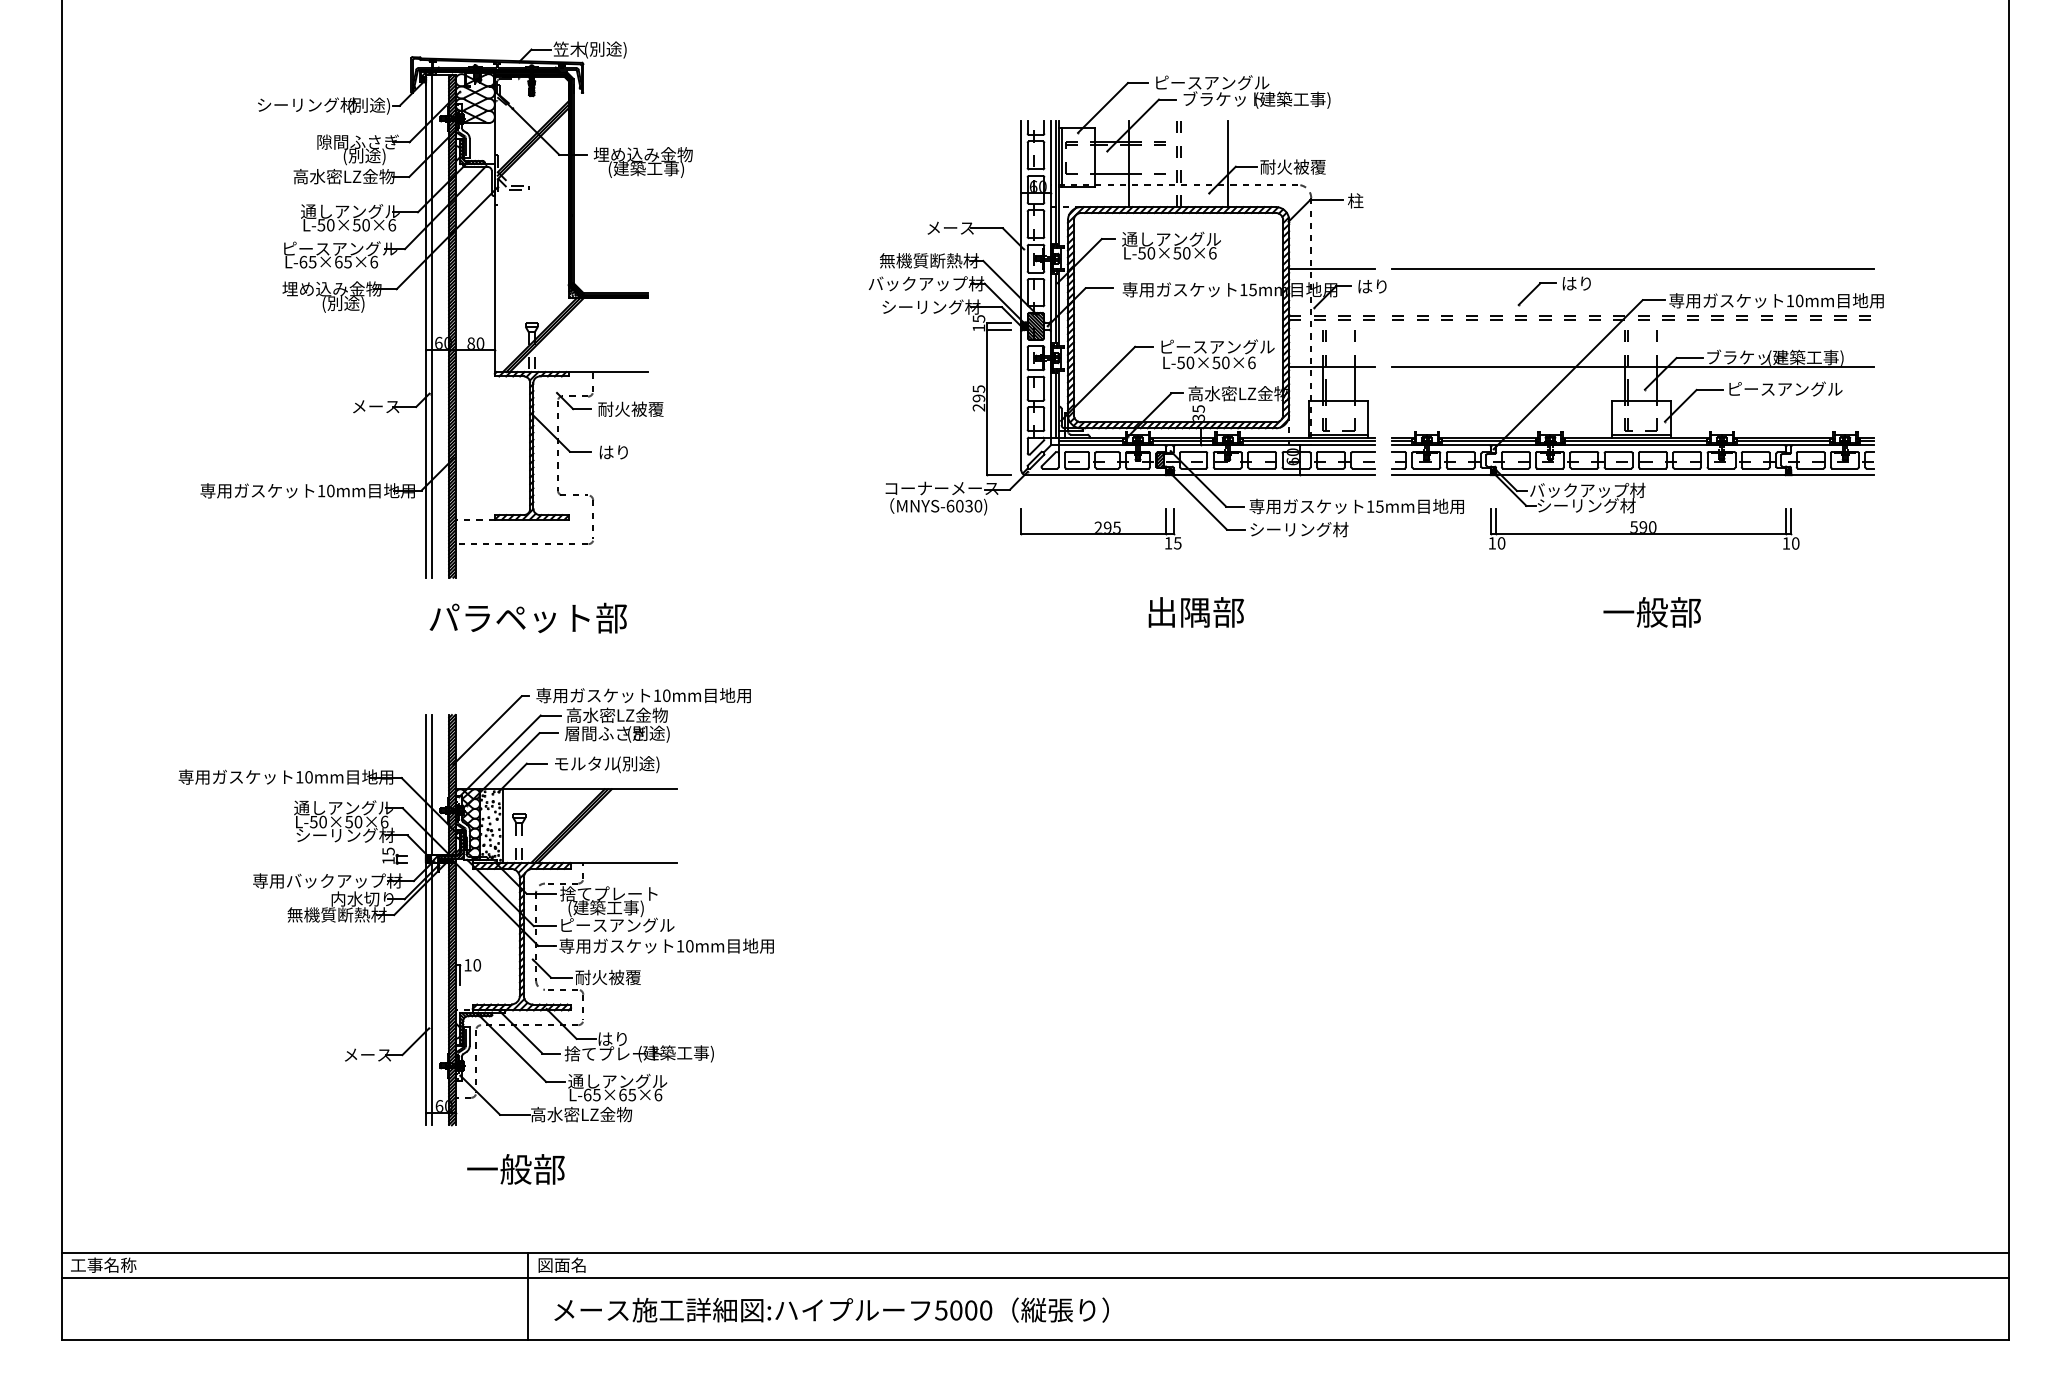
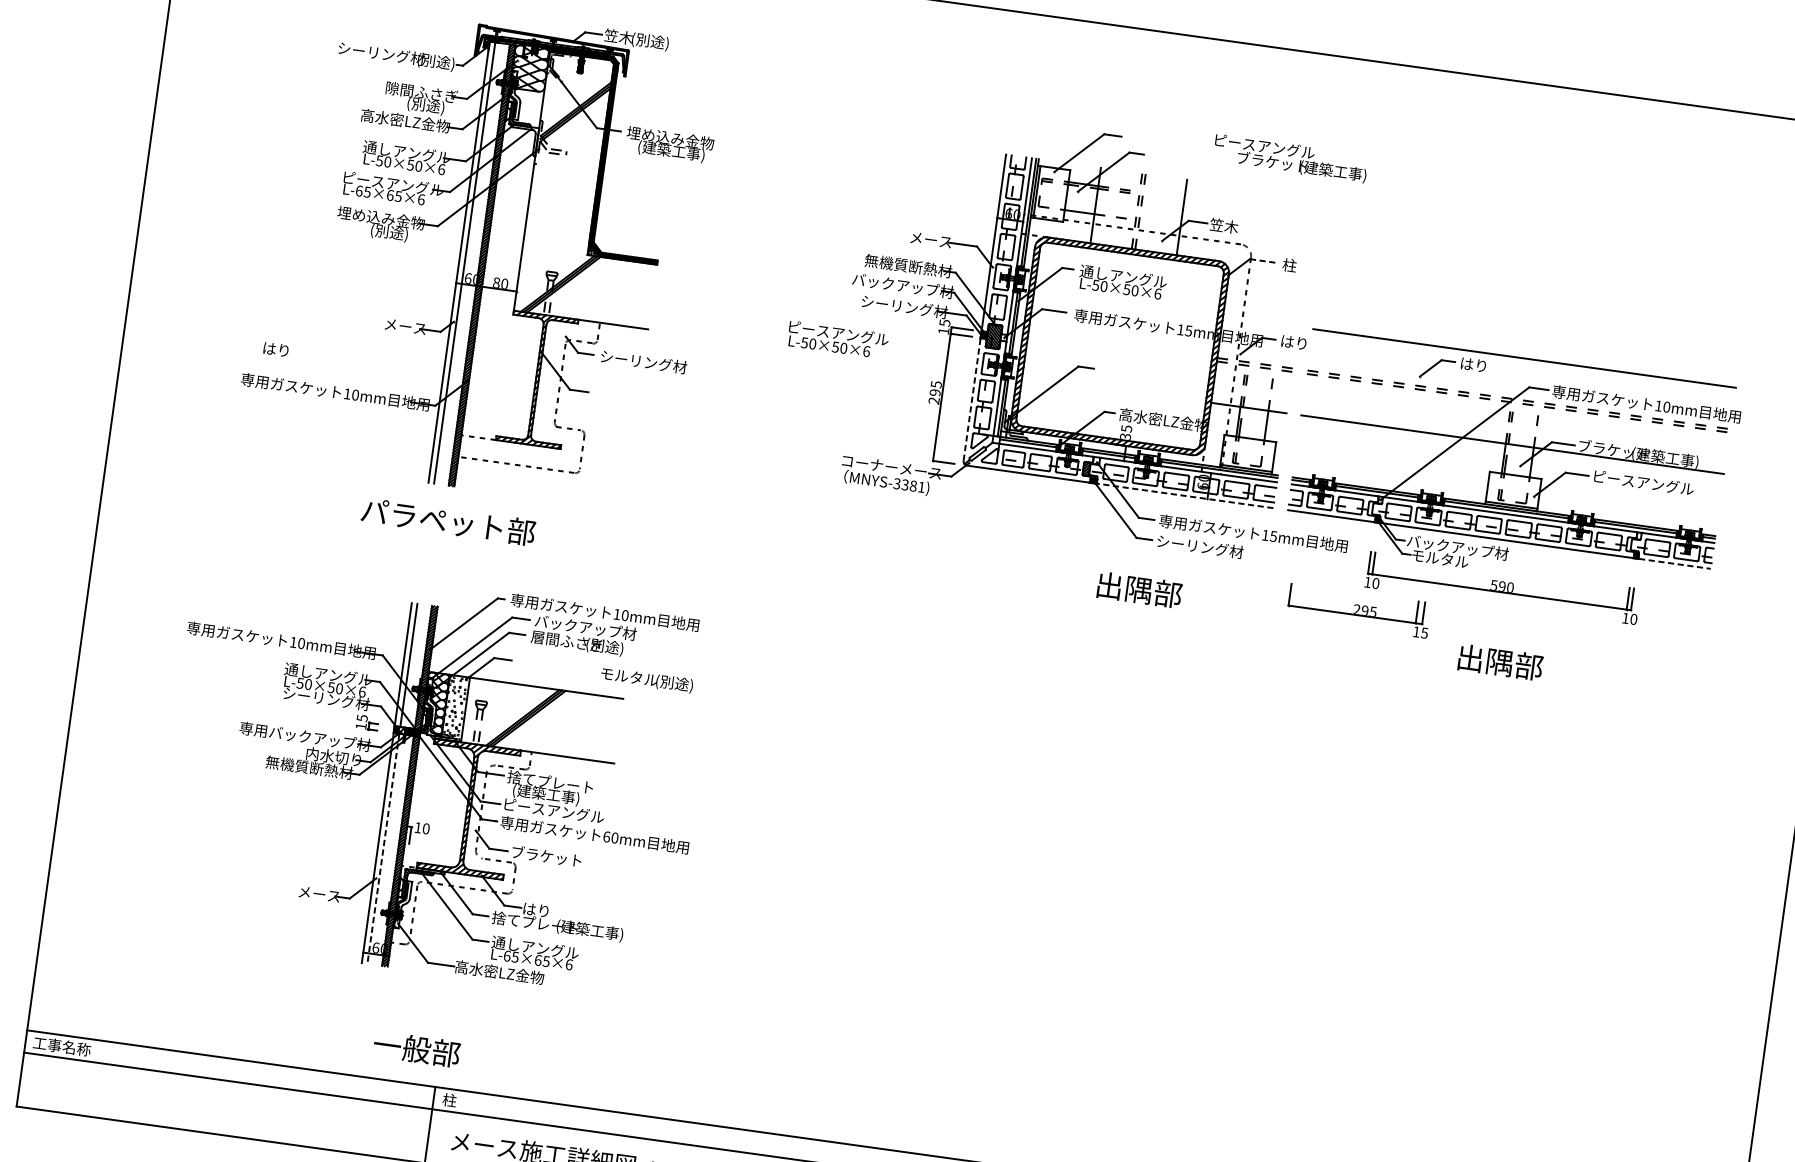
text: (1243, 91) -> (1291, 157), moved
text: (1292, 166) -> (1238, 227), 耐火被覆 -> 笠木
line: (1326, 200) -> (1264, 261), solid -> dashed
line: (1332, 268) -> (1261, 321), removed
text: (1217, 354) -> (837, 339), moved
line: (1021, 400) -> (972, 399), solid -> dashed
text: (647, 408) -> (643, 361), 耐火被覆 -> シーリング材
text: (613, 452) -> (275, 349), moved
line: (1274, 474) -> (1185, 495), solid -> dashed
line: (1832, 474) -> (1674, 563), solid -> dashed
text: (964, 505) -> (909, 484), MNYS-6030) -> MNYS-3381)
text: (1586, 505) -> (1455, 560), シーリング材 -> モルタル
part: (1100, 528) -> (1358, 610), moved
text: (1195, 612) -> (1138, 590), moved
text: (1635, 612) -> (1484, 660), 一般部 -> 出隅部
text: (527, 617) -> (447, 520), moved
text: (624, 714) -> (585, 626), 高水密LZ金物 -> バックアップ材
text: (607, 764) -> (647, 680), moved
text: (680, 946) -> (606, 837), 10mm -> 60mm
text: (615, 977) -> (546, 856), 耐火被覆 -> ブラケット
line: (432, 994) -> (383, 849), solid -> dashed
text: (515, 1169) -> (416, 1049), moved
text: (561, 1264) -> (463, 1101), 図面名 -> 柱

